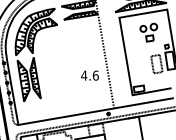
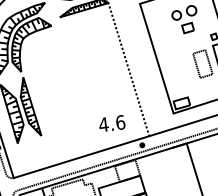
text: (89, 75) -> (111, 123), moved

